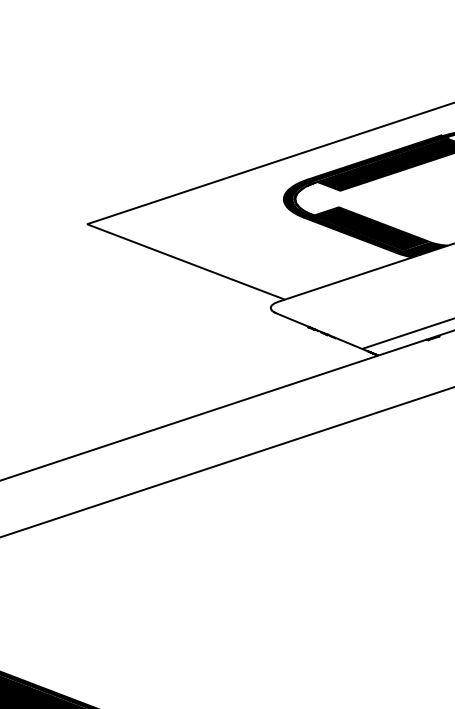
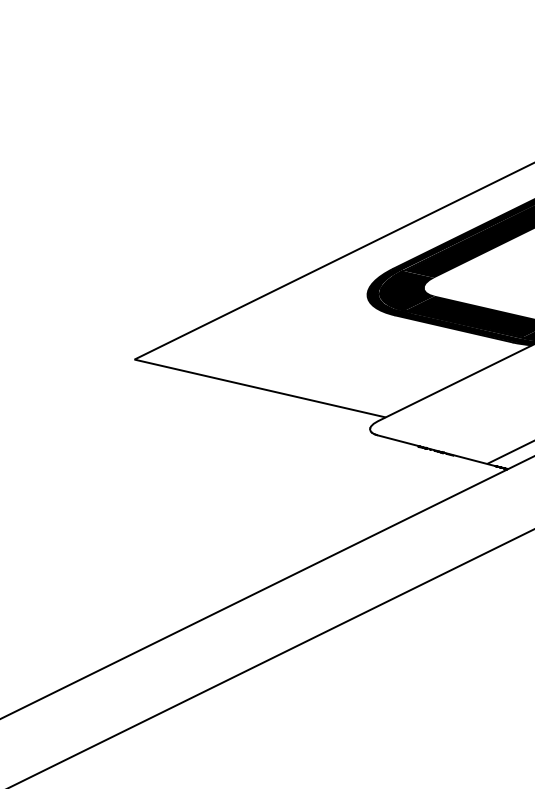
fill: (317, 198) -> (408, 289), added

